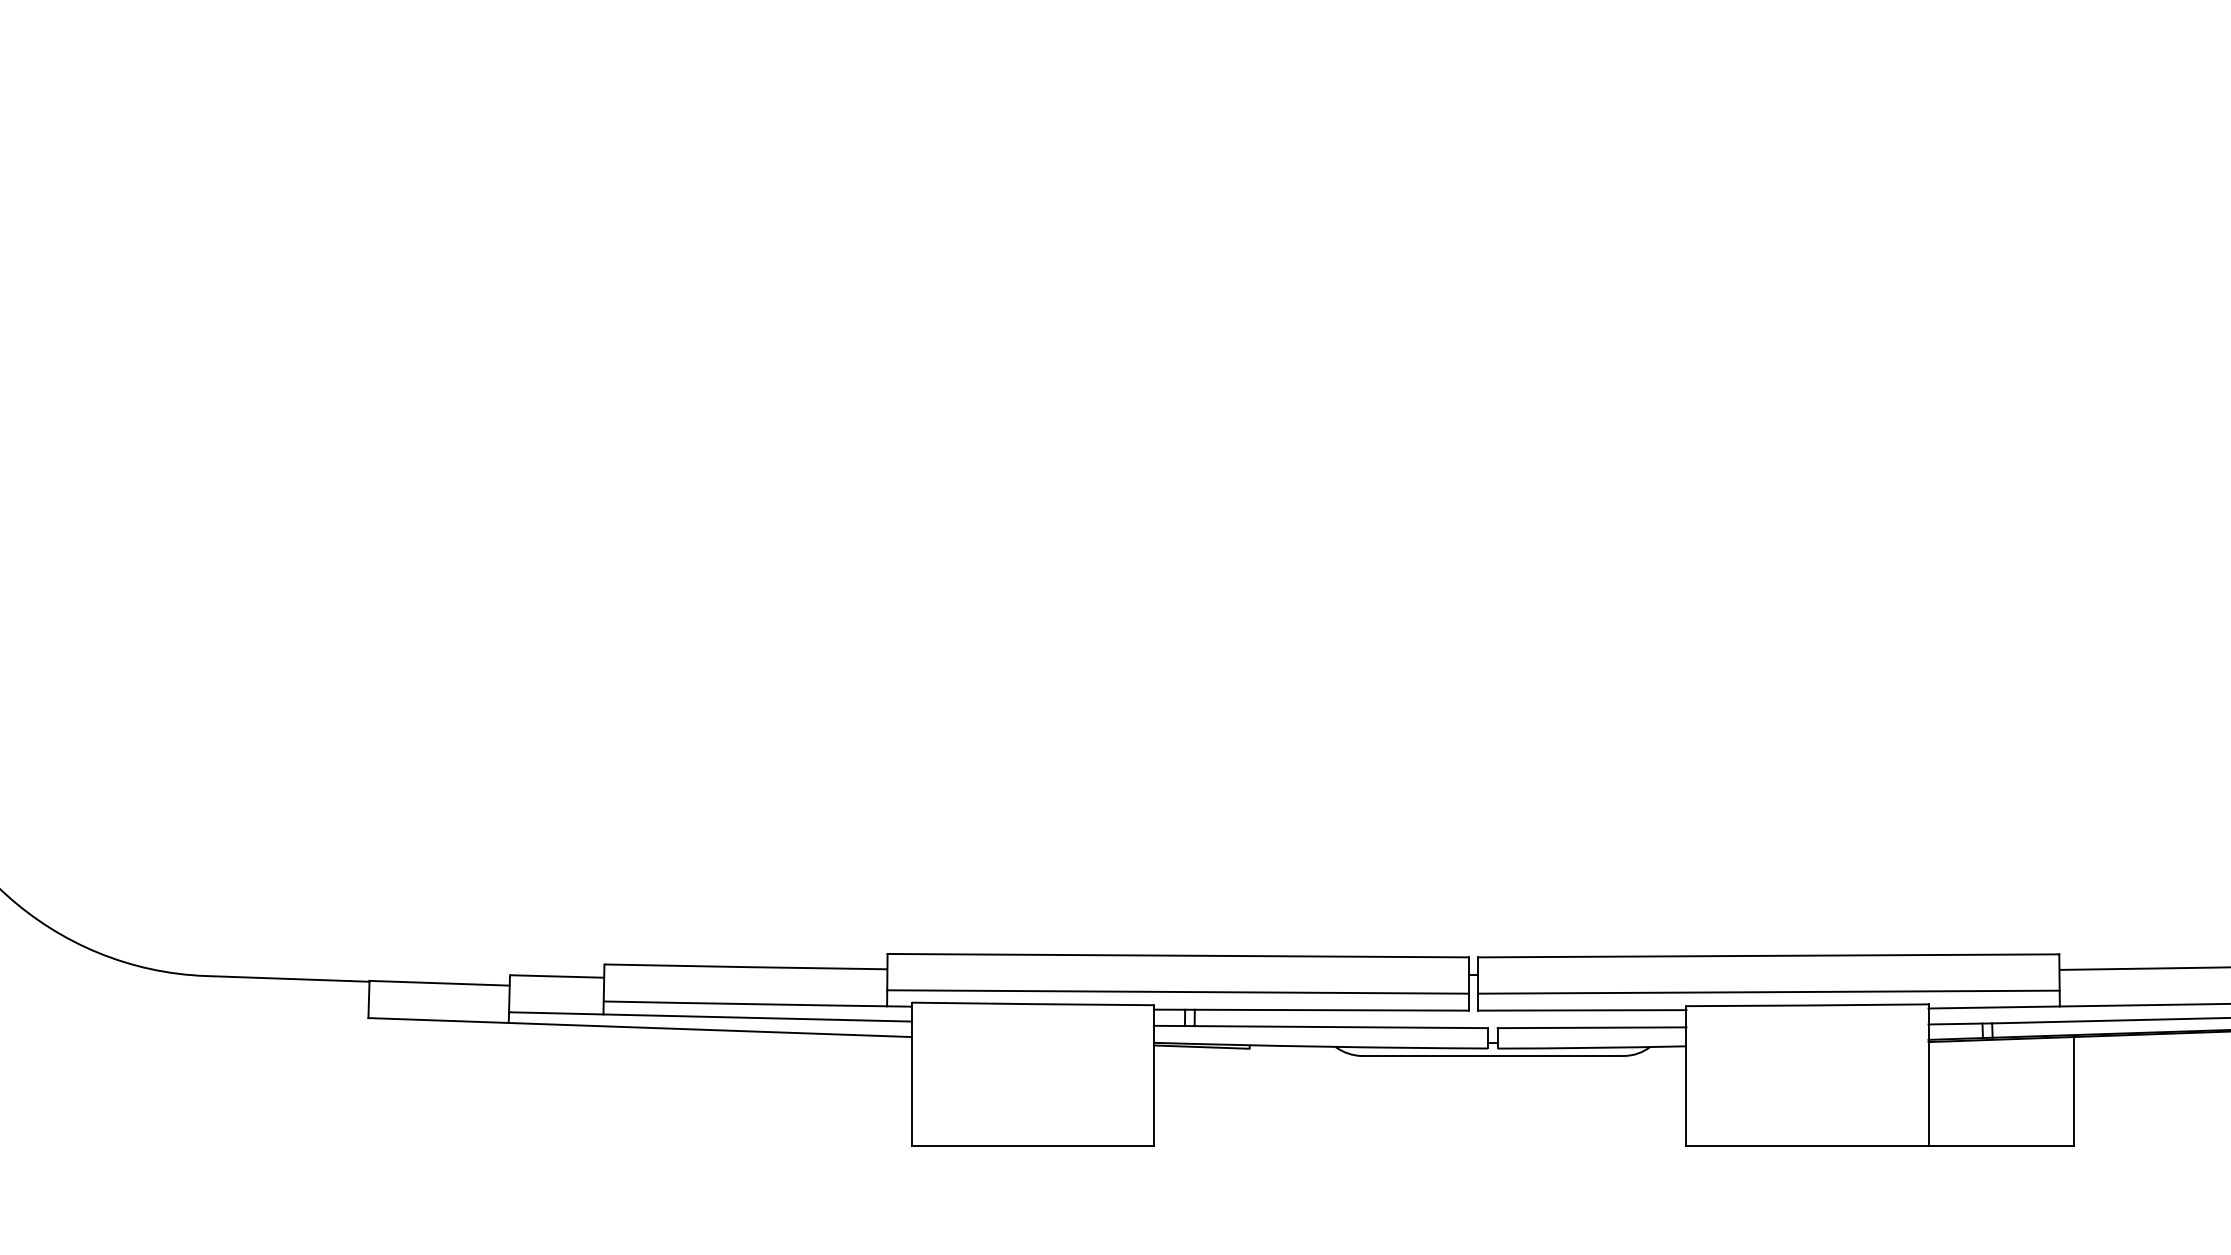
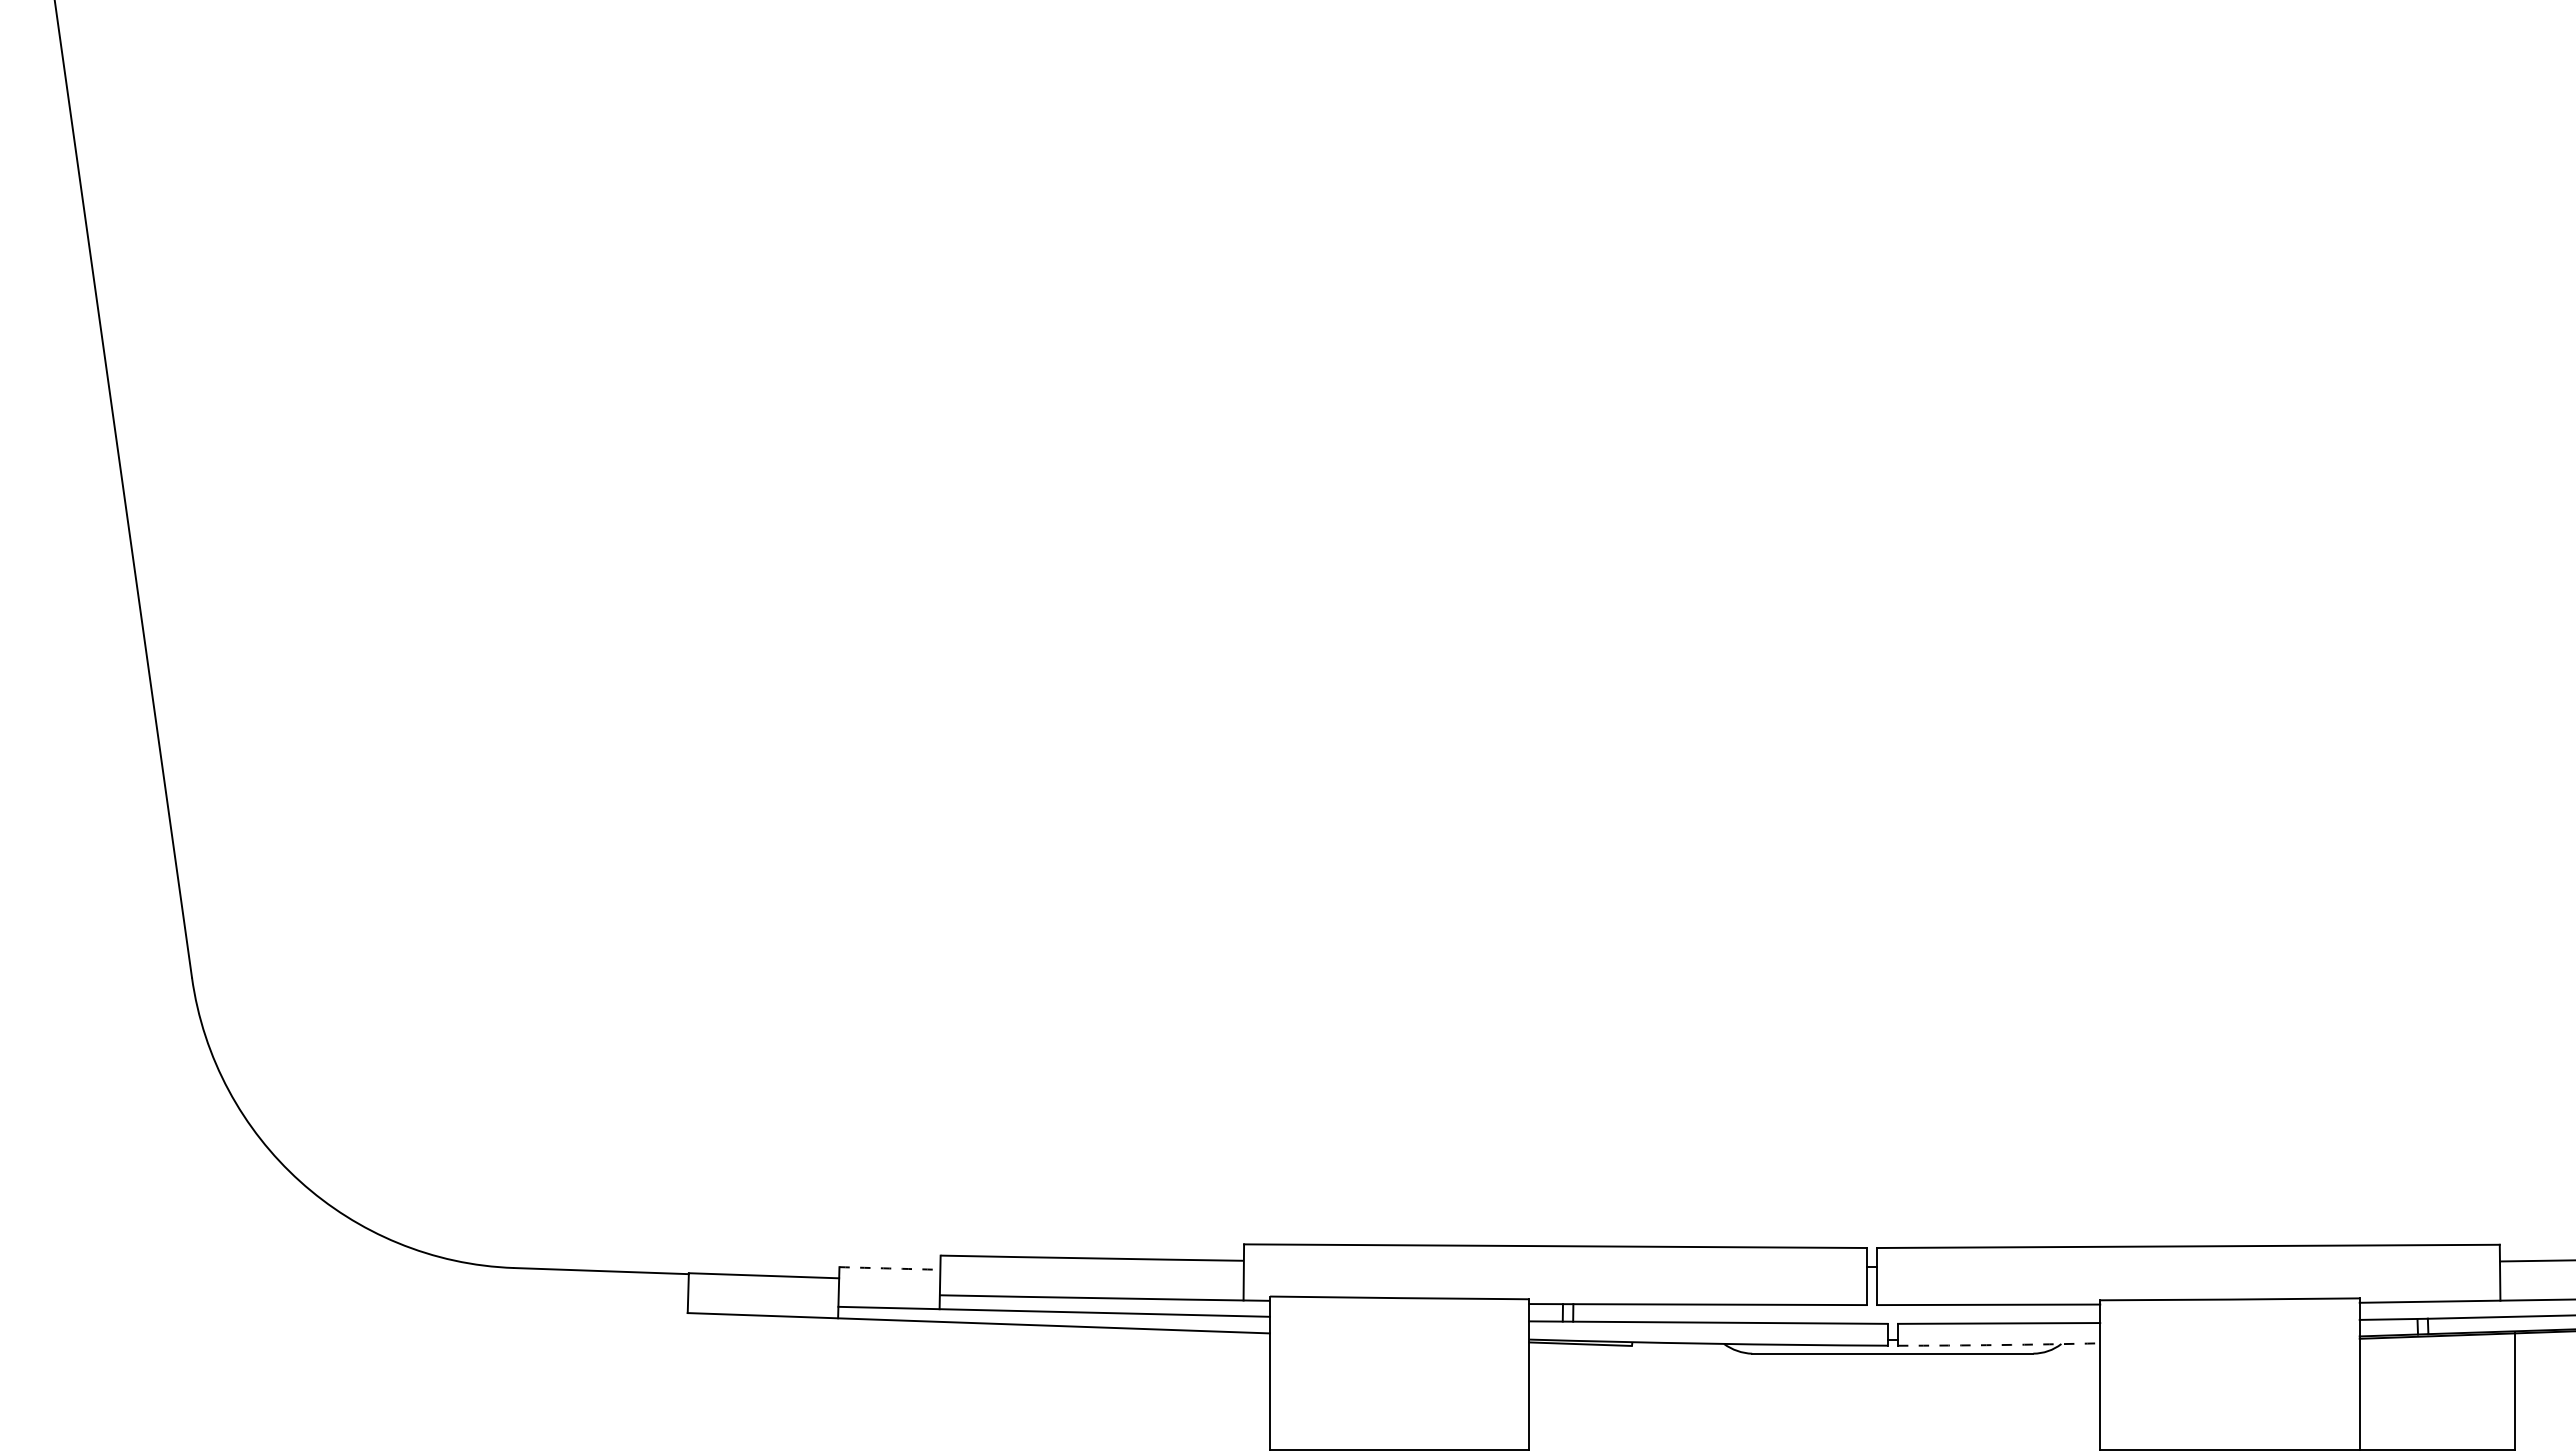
arc: (556, 976) -> (889, 1268), solid -> dashed
line: (1177, 991) -> (1554, 1284), removed
line: (1768, 991) -> (2188, 1284), removed
arc: (1592, 1048) -> (1999, 1345), solid -> dashed

